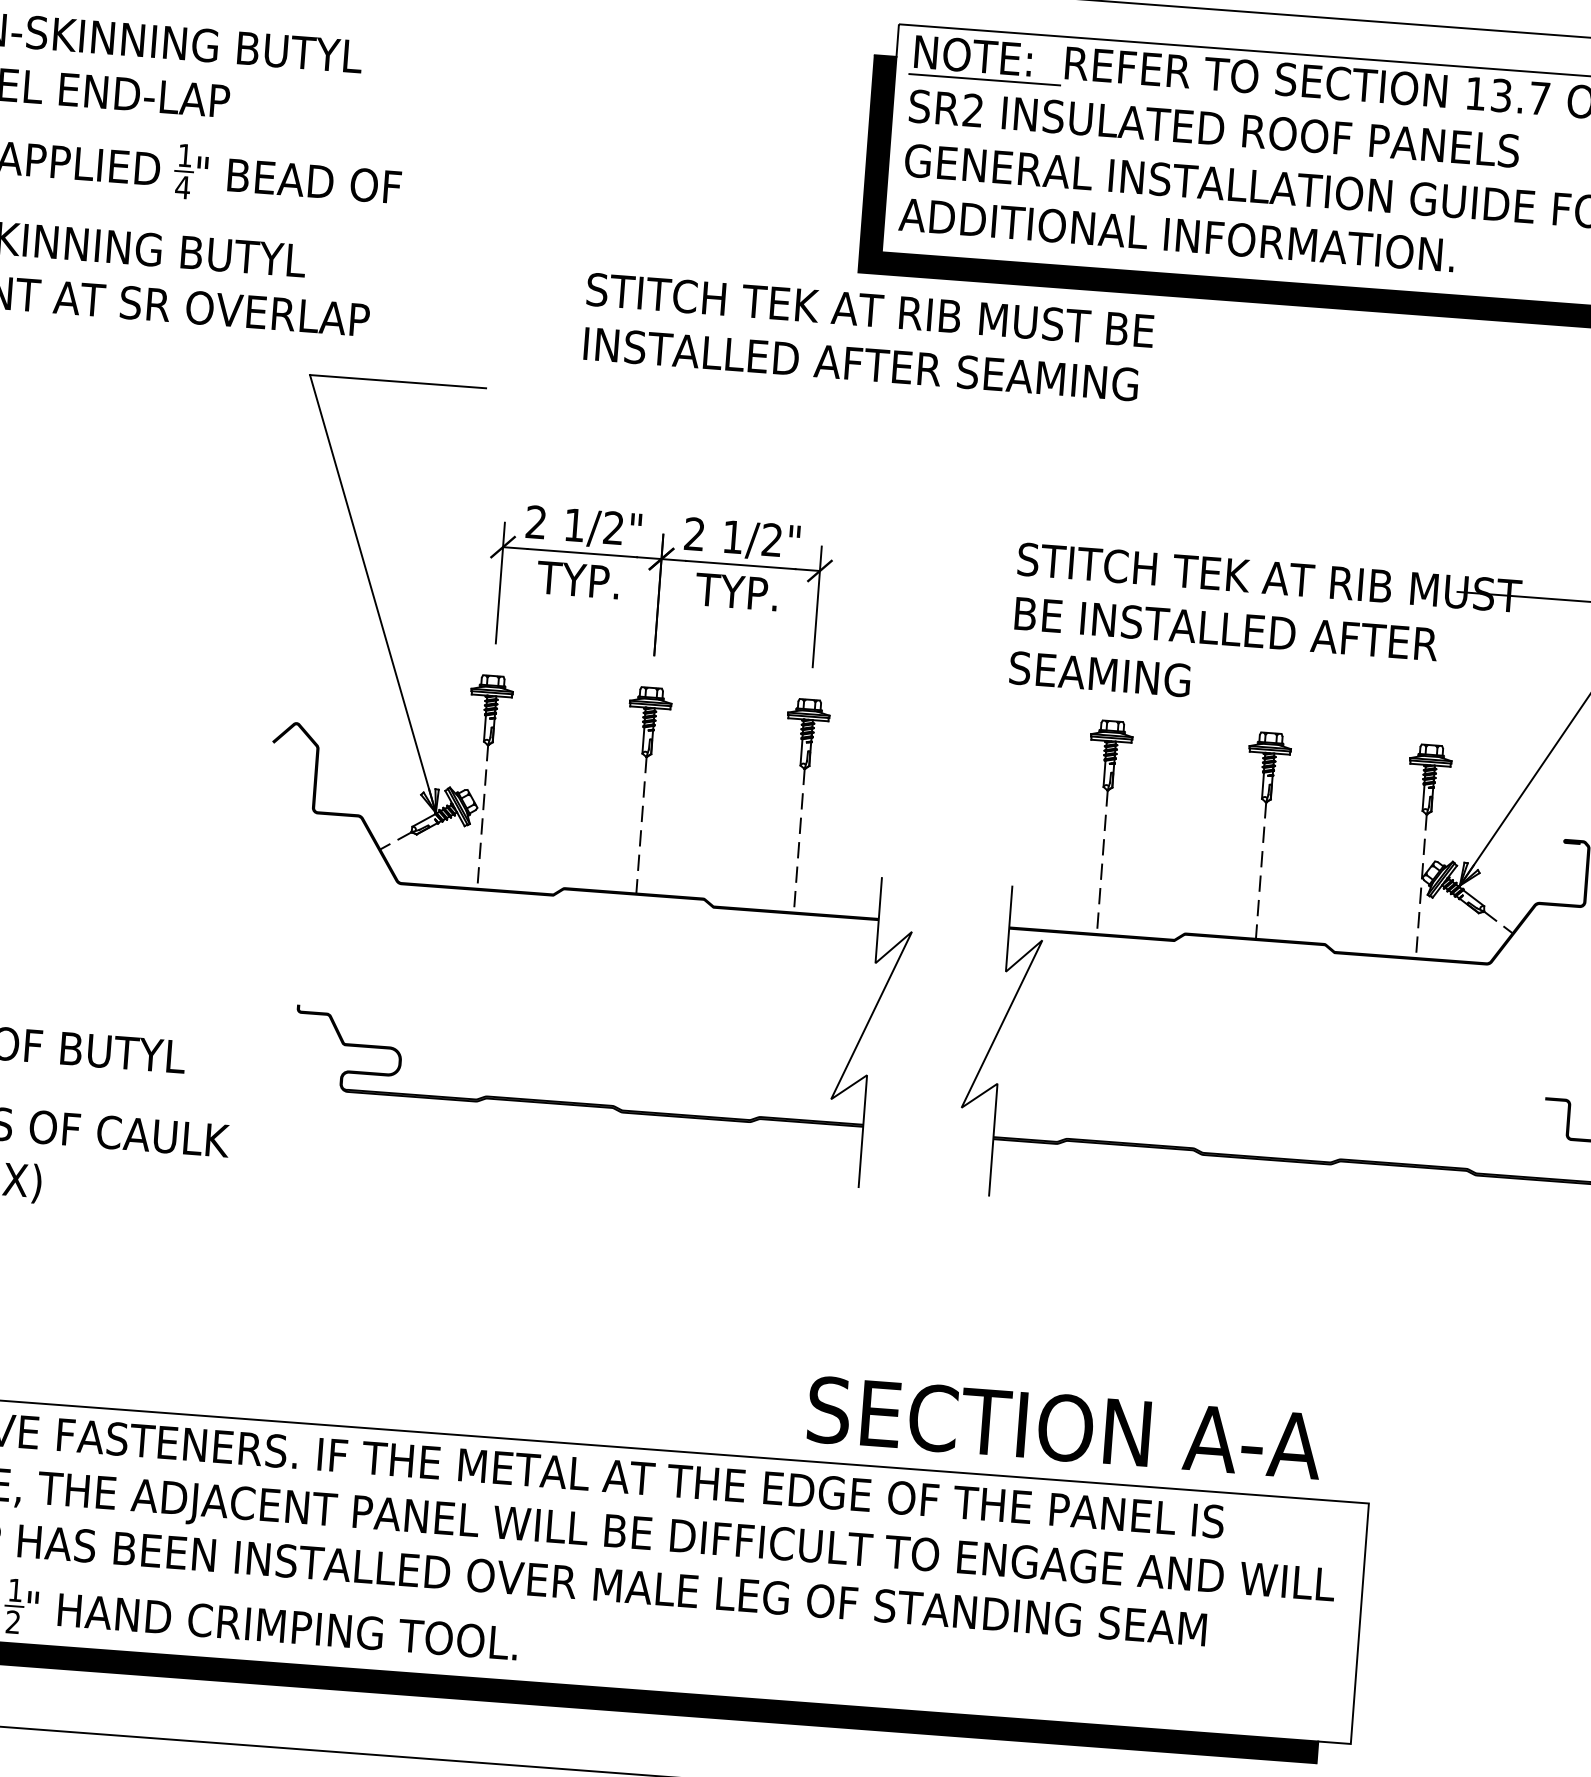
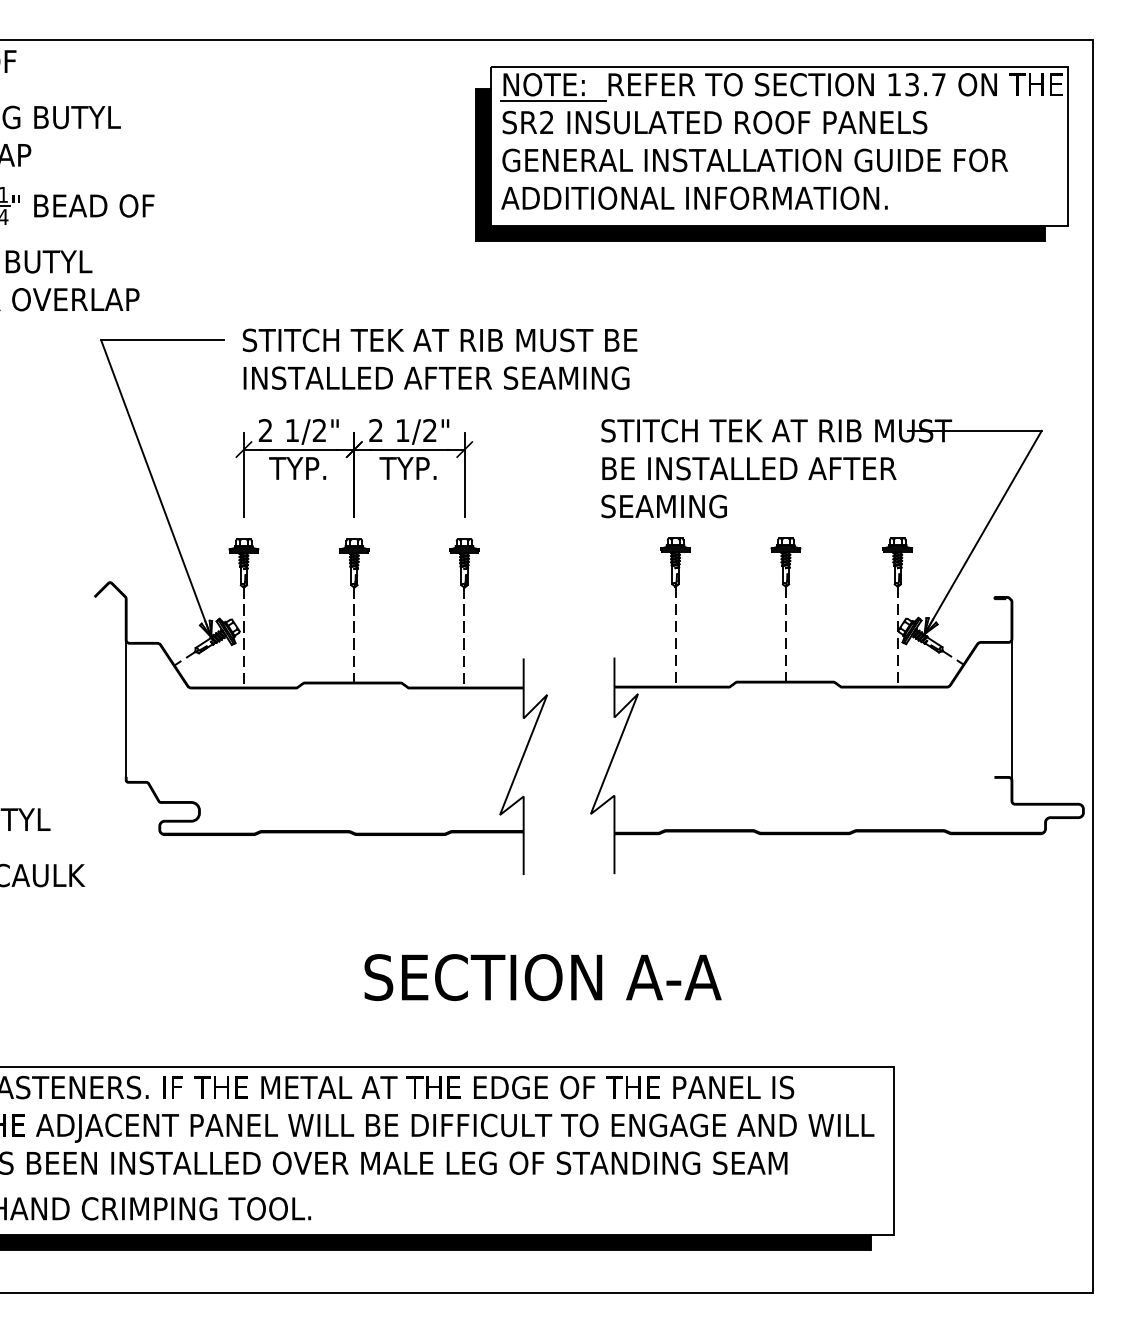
text: (867, 336) -> (439, 358), moved
line: (304, 908) -> (125, 710), added
line: (1578, 1003) -> (1012, 709), added
text: (1064, 1427) -> (542, 977), moved

